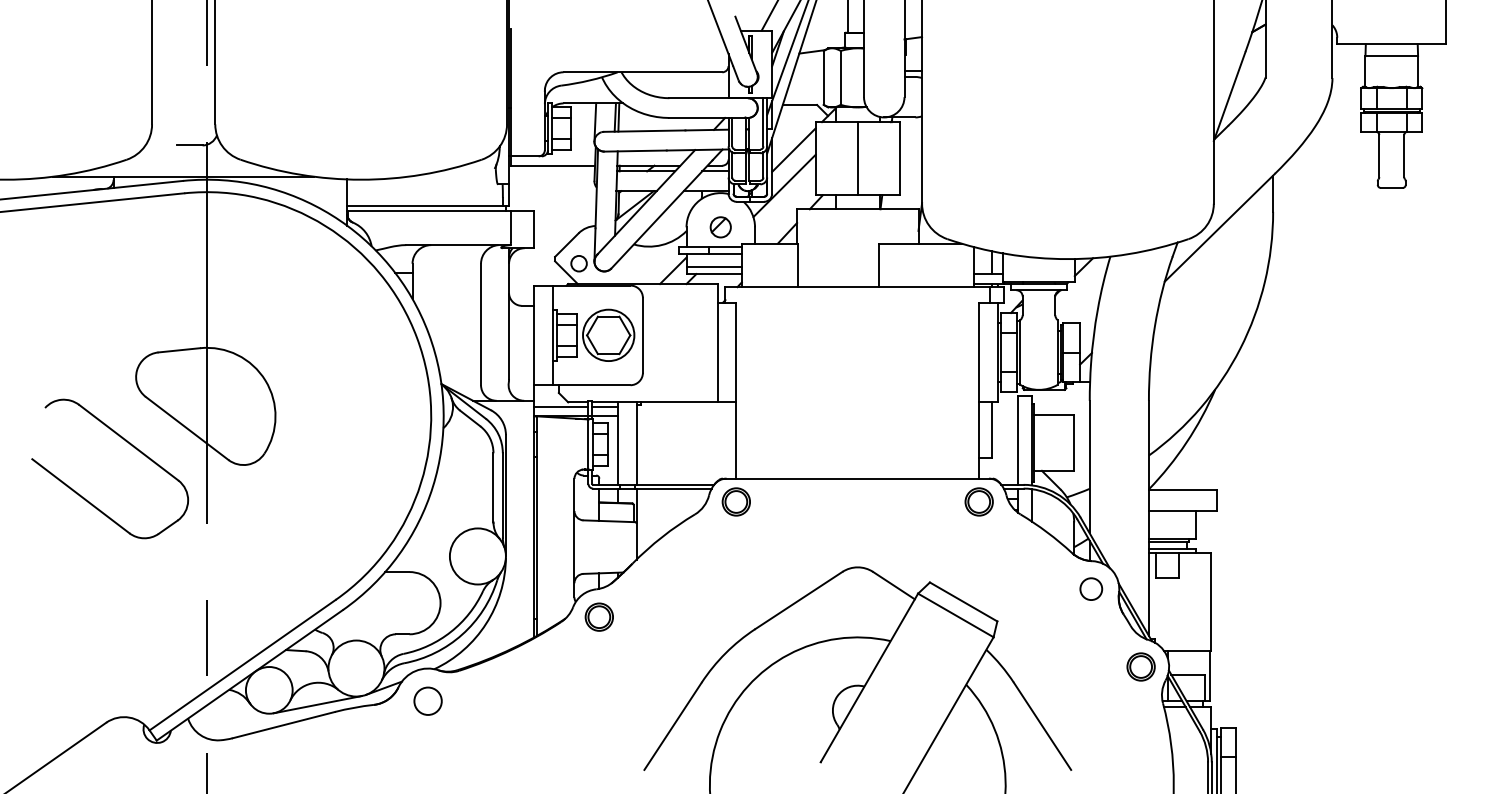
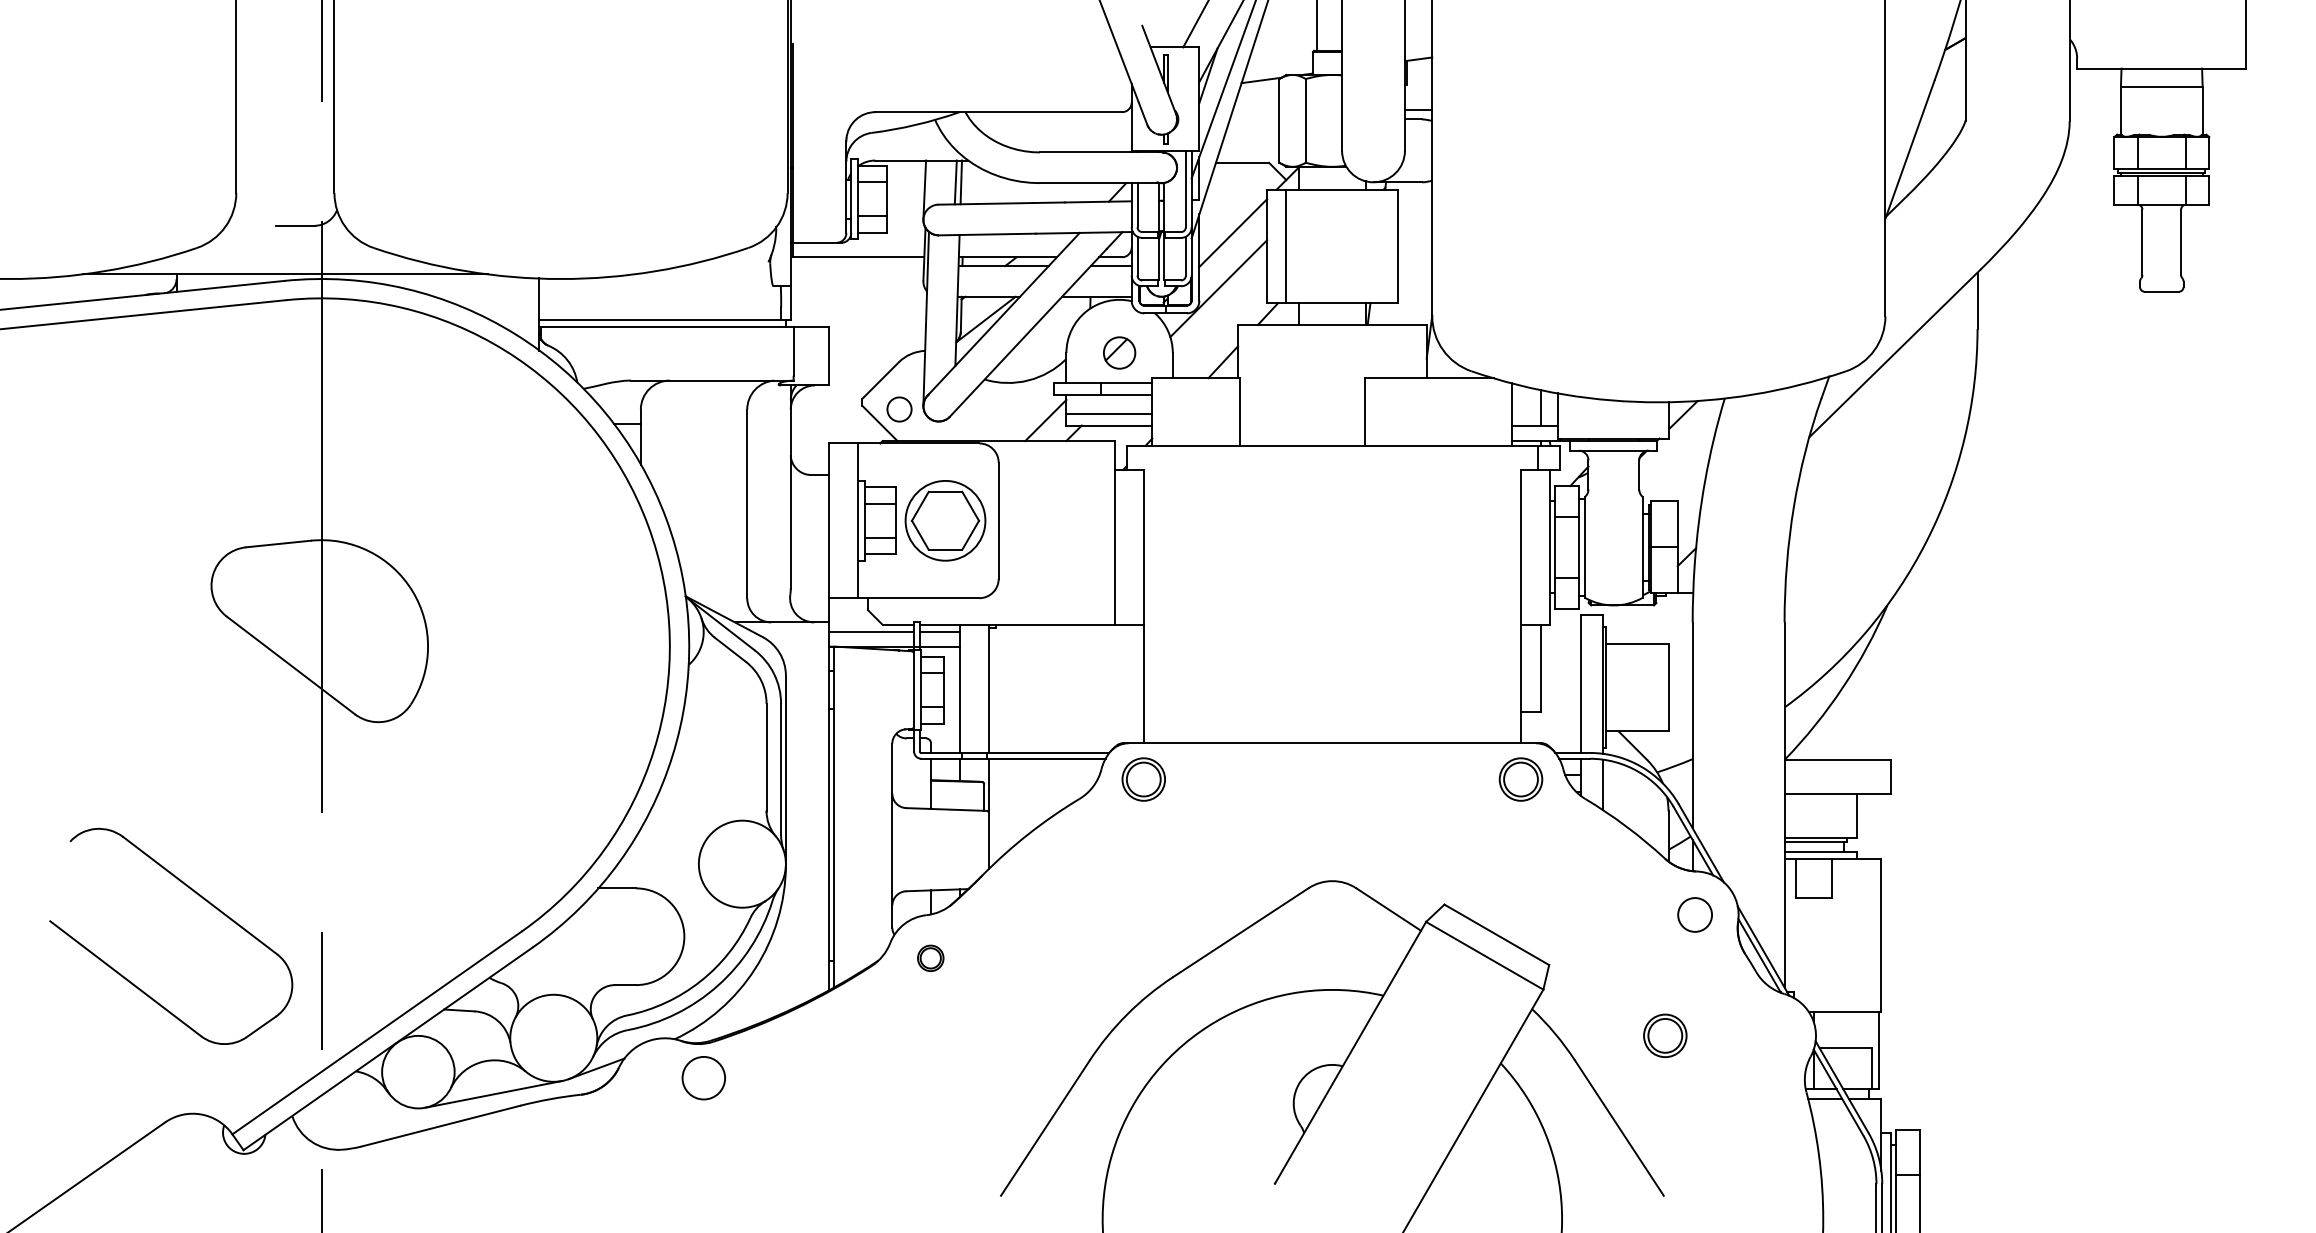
line: (857, 158) -> (1285, 246), moved
part: (126, 442) -> (196, 895), moved
part: (598, 616) -> (929, 957), size x0.6
part: (1140, 666) -> (1664, 1035), moved
circle: (427, 700) -> (702, 1077), moved

